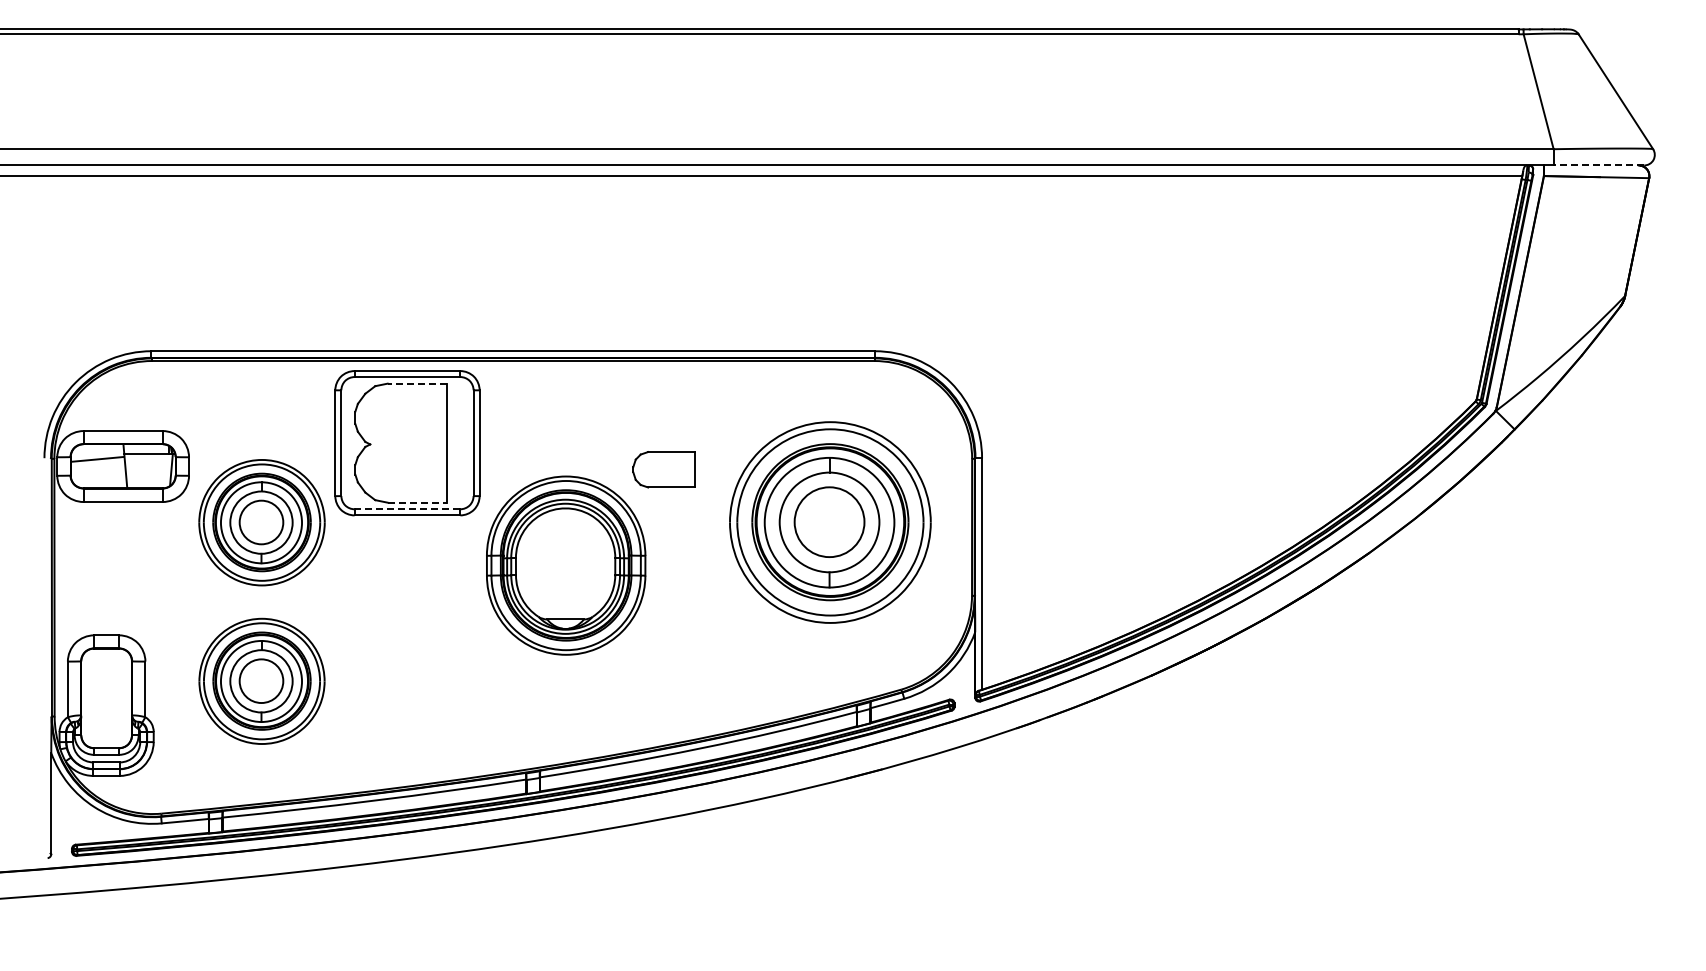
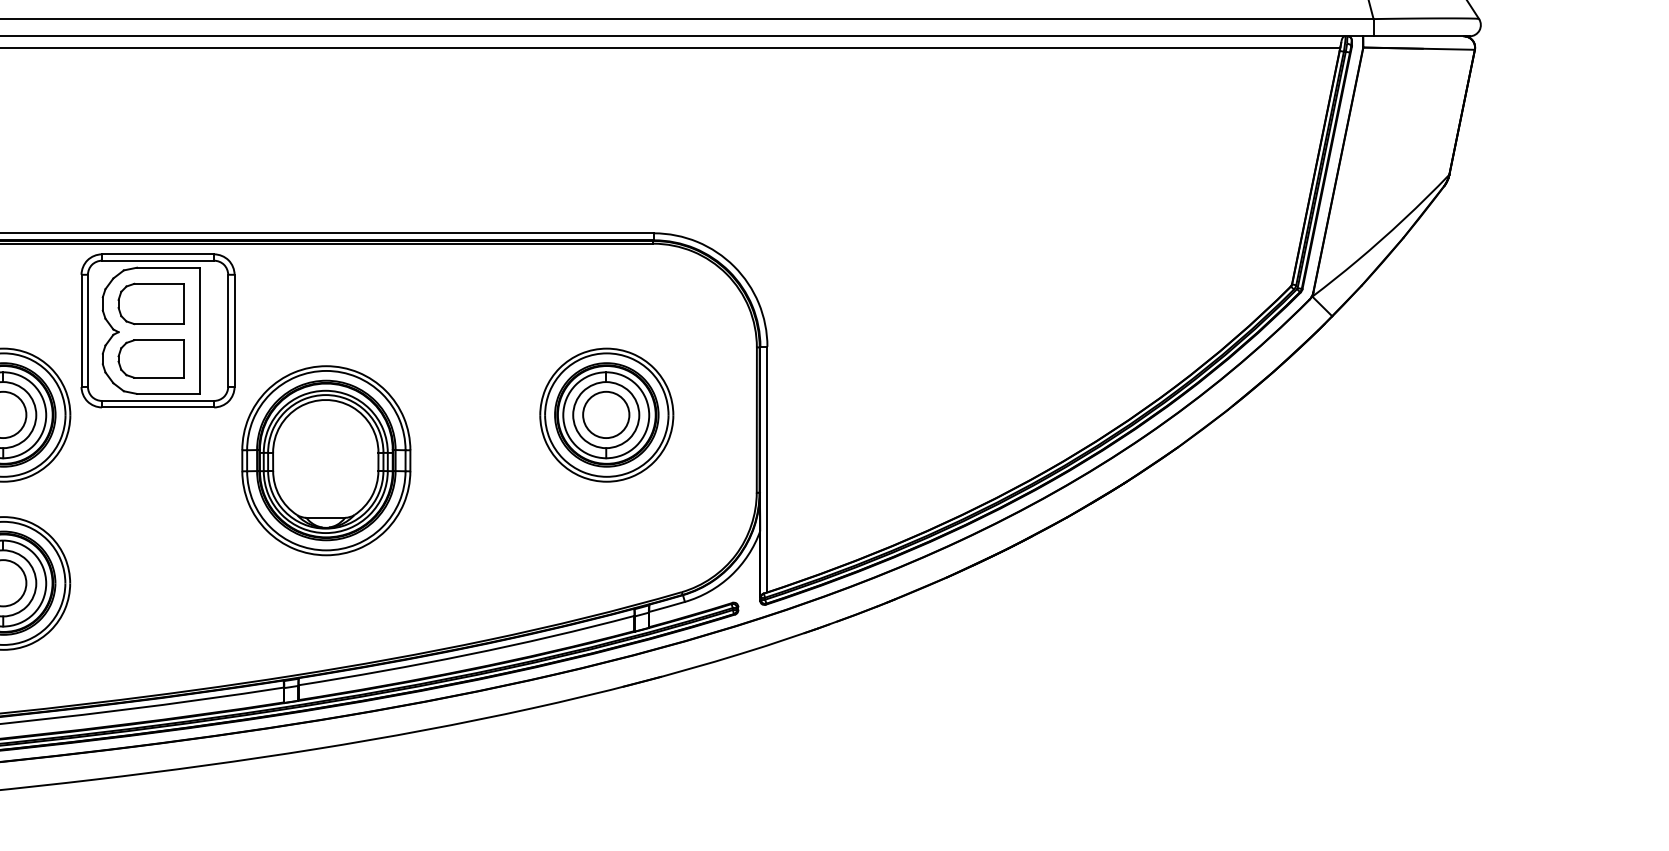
line: (1598, 165) -> (1421, 36), dashed -> solid
line: (417, 383) -> (168, 267), dashed -> solid
part: (400, 417) -> (150, 303), added
part: (663, 469) -> (150, 358), moved
line: (417, 502) -> (168, 393), dashed -> solid
line: (407, 509) -> (158, 401), dashed -> solid
part: (830, 522) -> (606, 414), size x0.62

